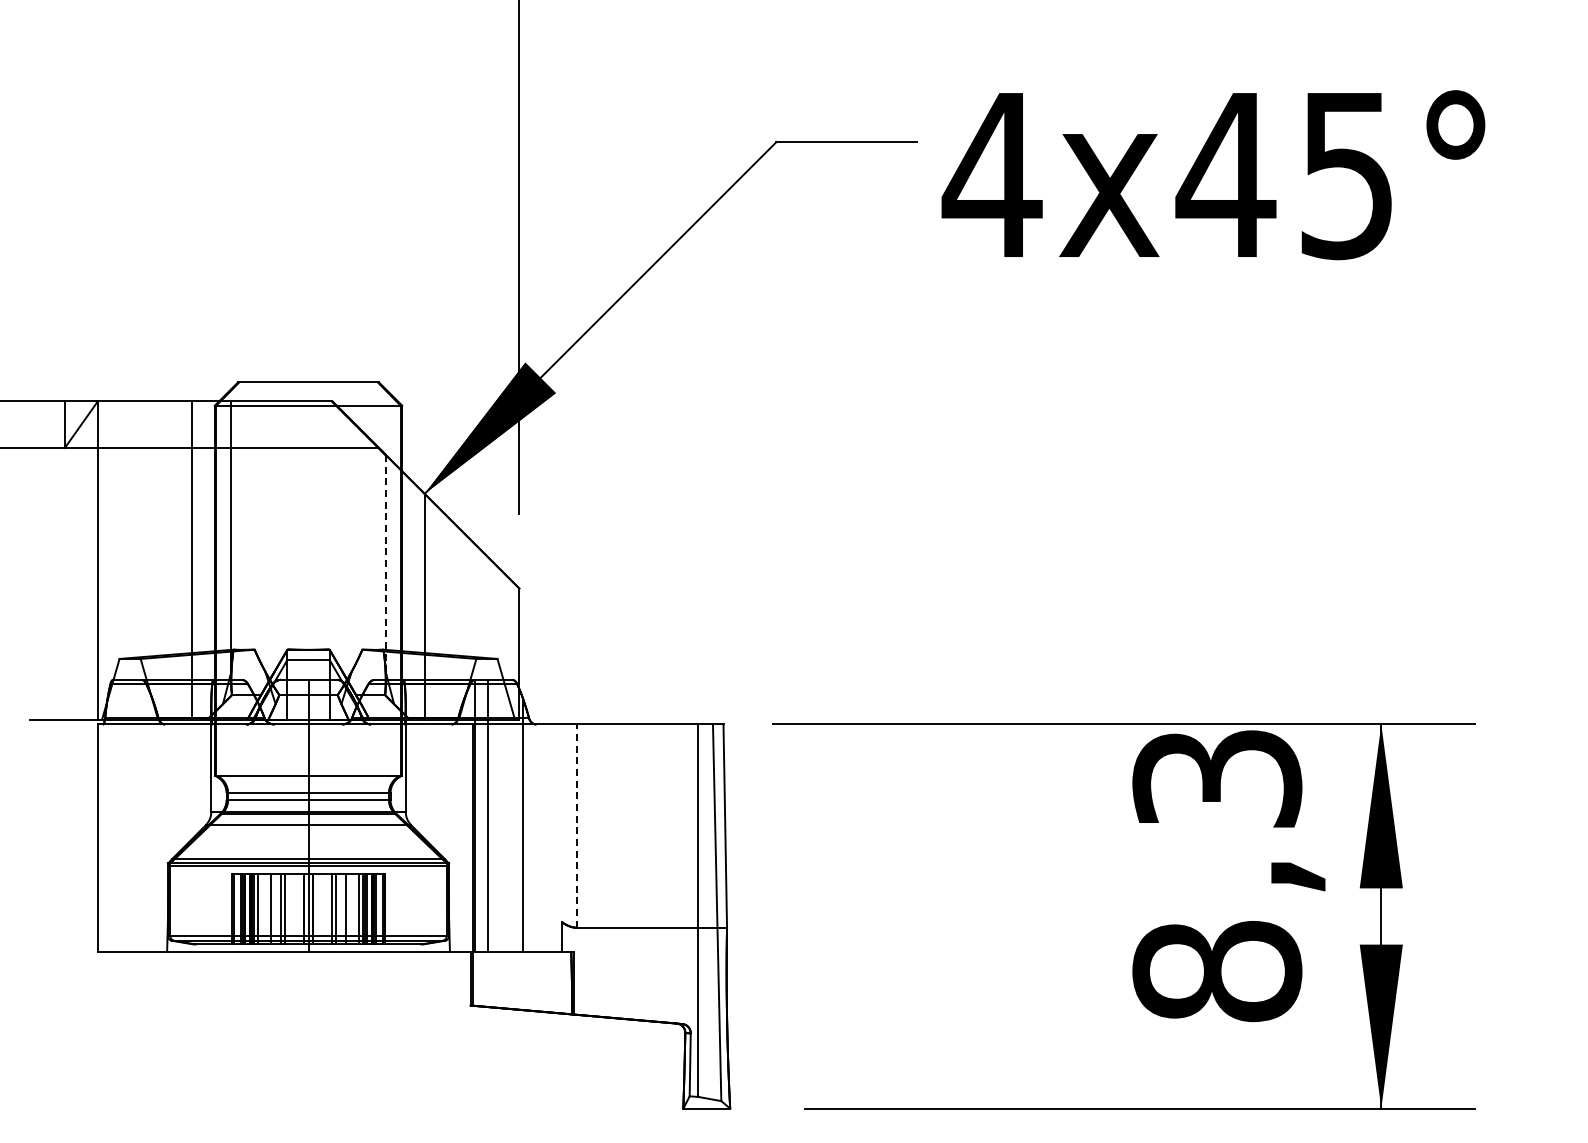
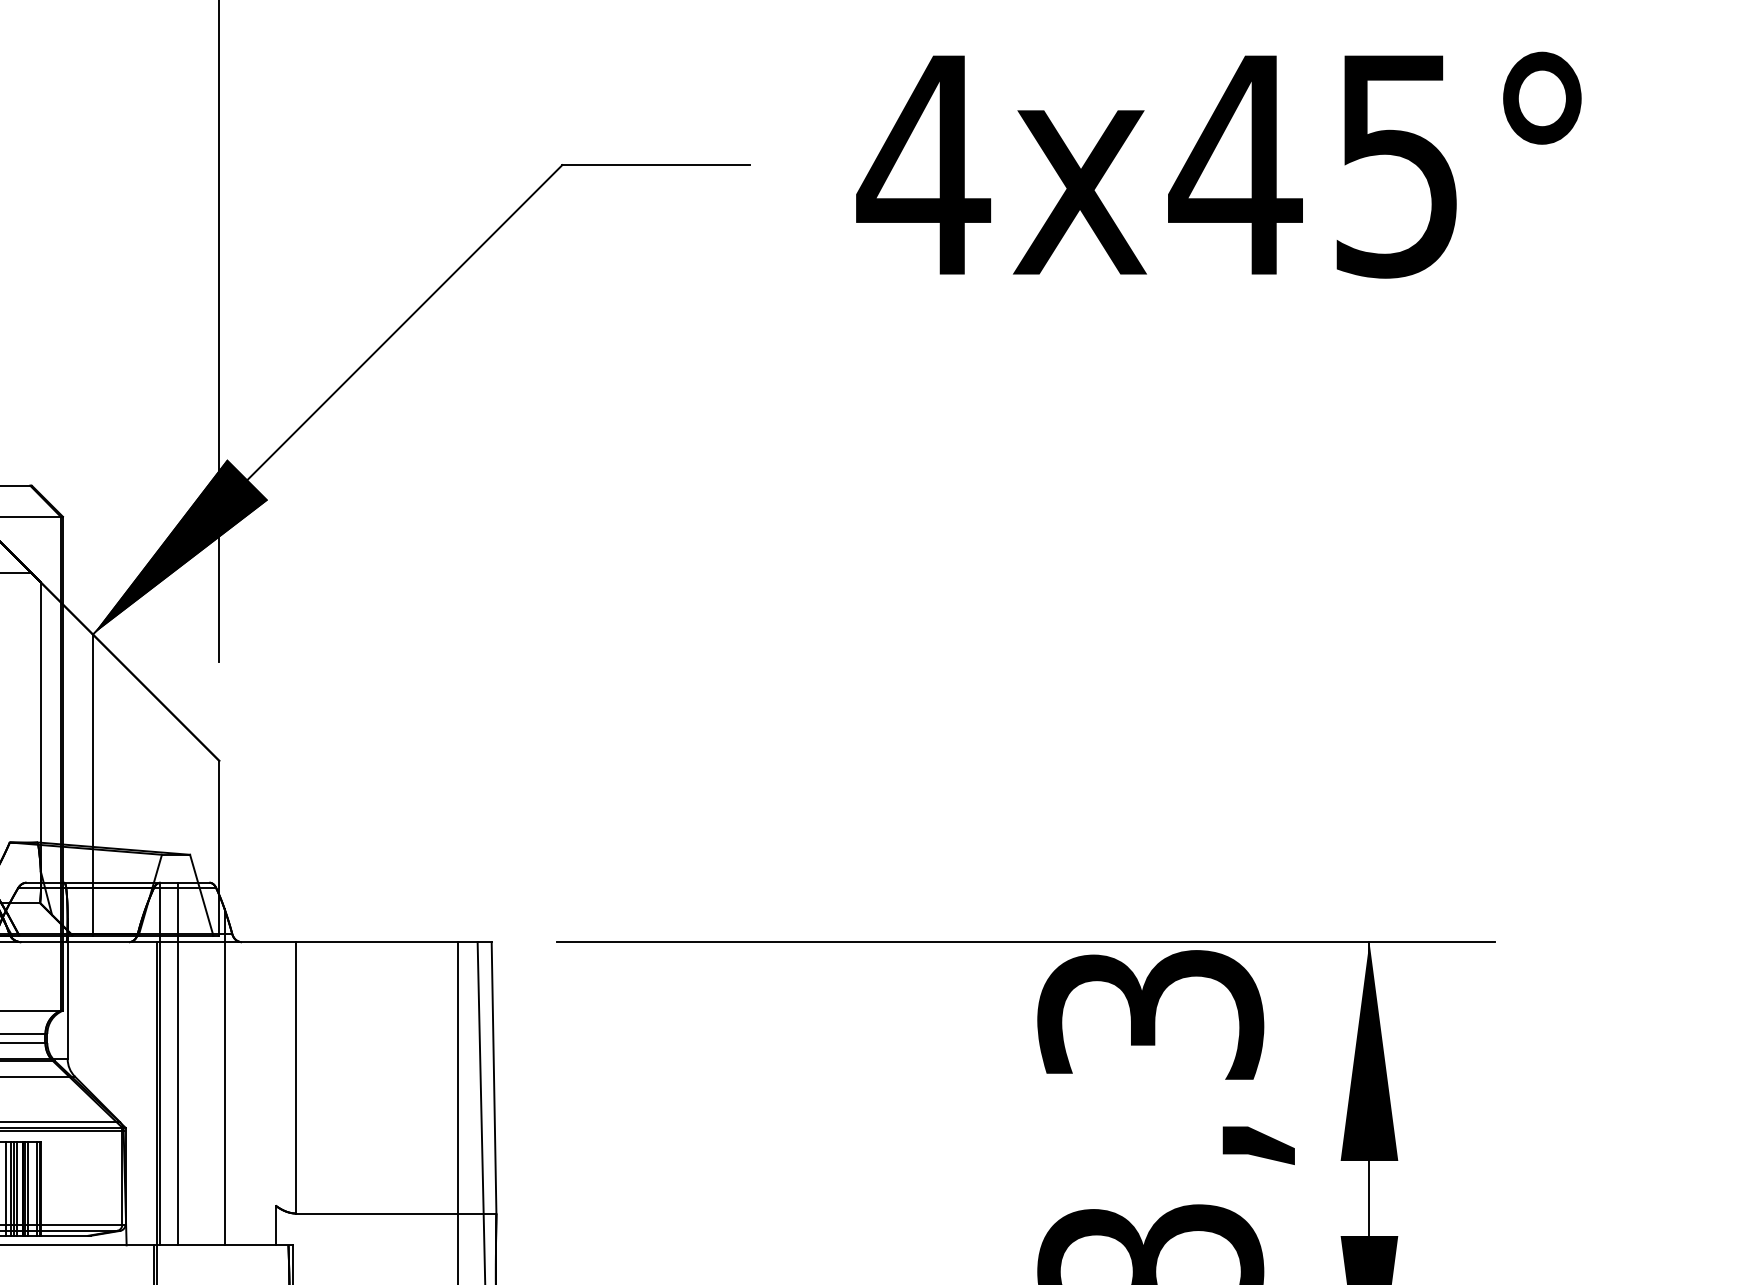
text: (1213, 175) -> (1218, 165), moved
line: (385, 567) -> (40, 732), dashed -> solid
line: (577, 826) -> (296, 1078), dashed -> solid

